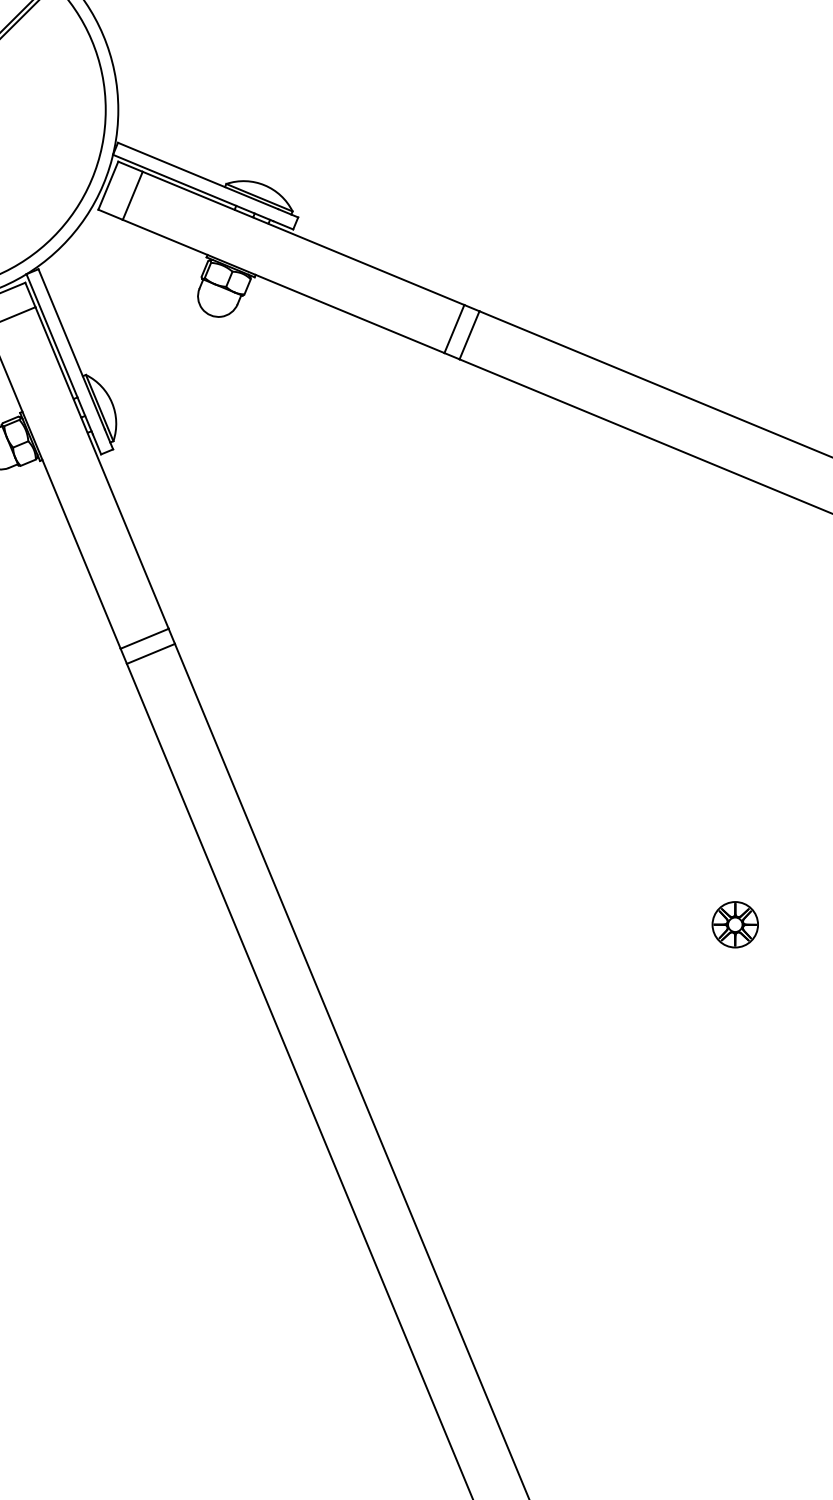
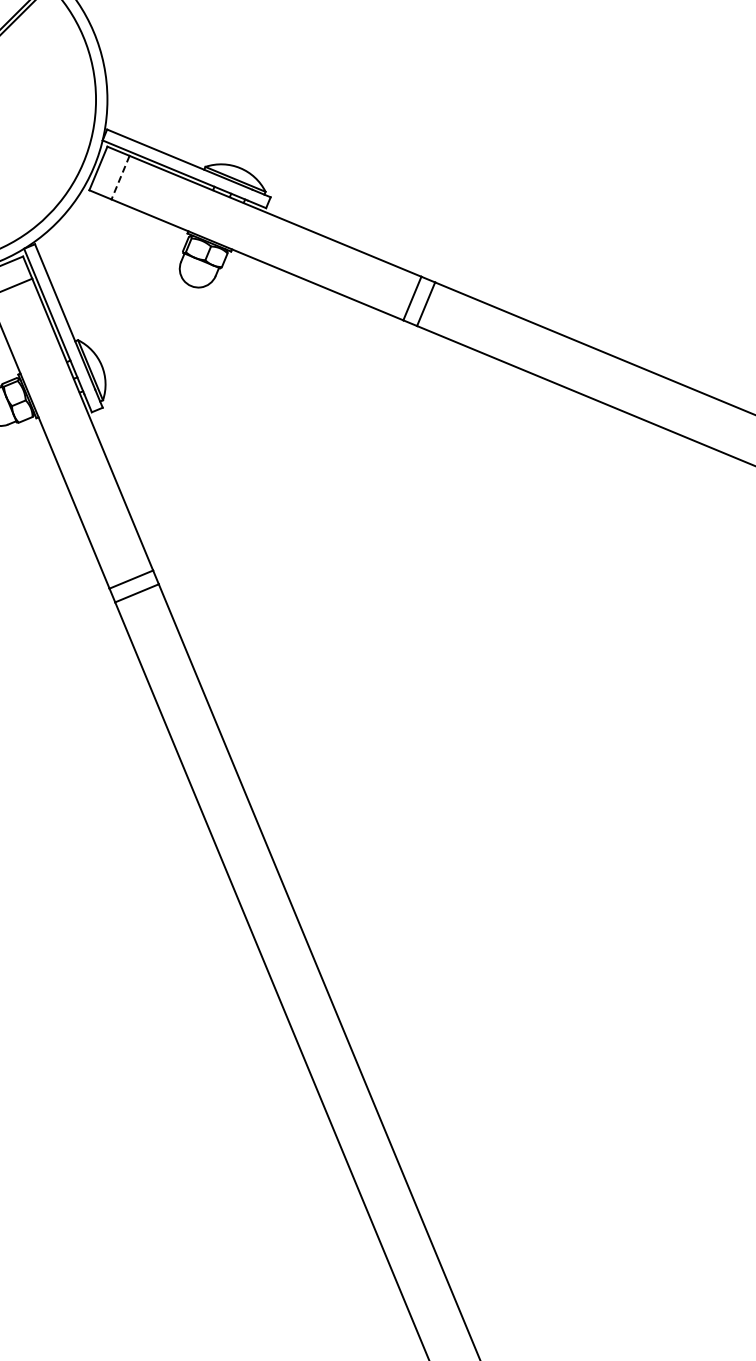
line: (132, 195) -> (120, 177), solid -> dashed
part: (734, 924) -> (666, 838), removed

